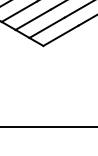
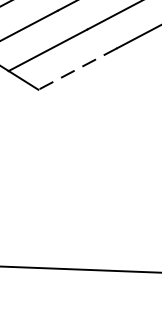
line: (60, 36) -> (76, 70), solid -> dashed

